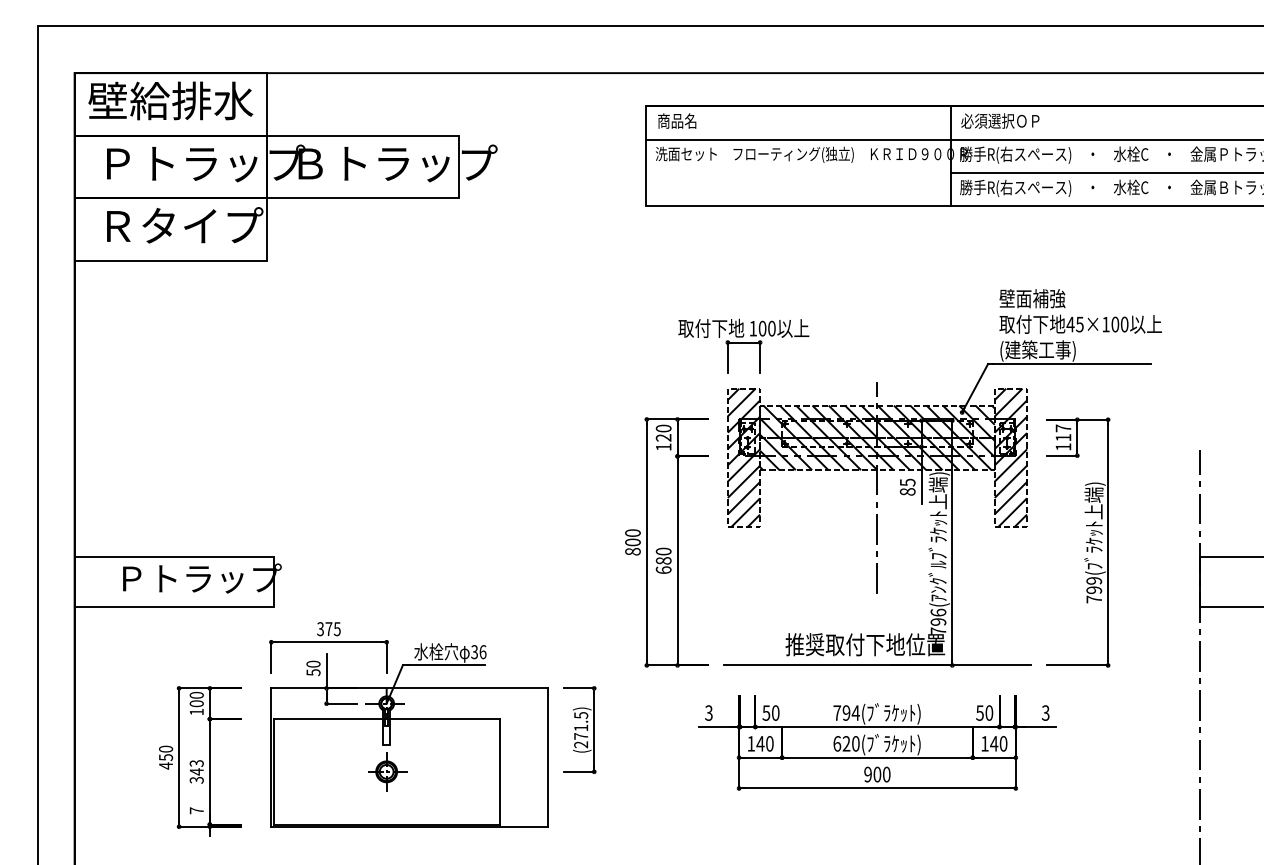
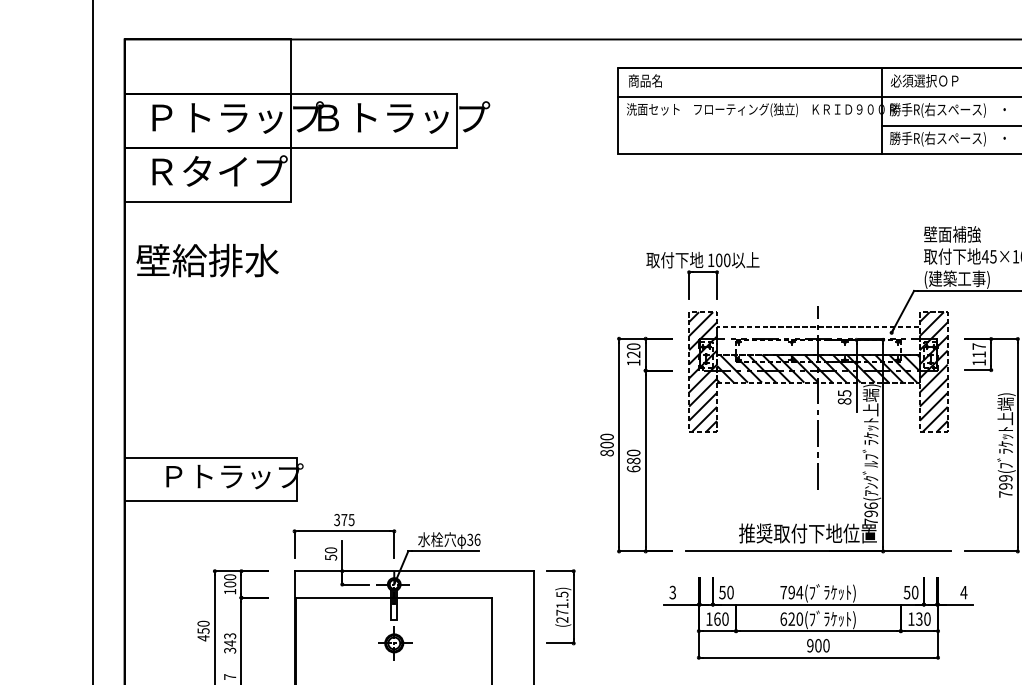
text: (170, 100) -> (207, 260), moved
hatch: (877, 421) -> (818, 340), removed
text: (1045, 712) -> (963, 592), 3 -> 4
text: (760, 743) -> (717, 618), 140 -> 160
text: (994, 743) -> (919, 618), 140 -> 130

